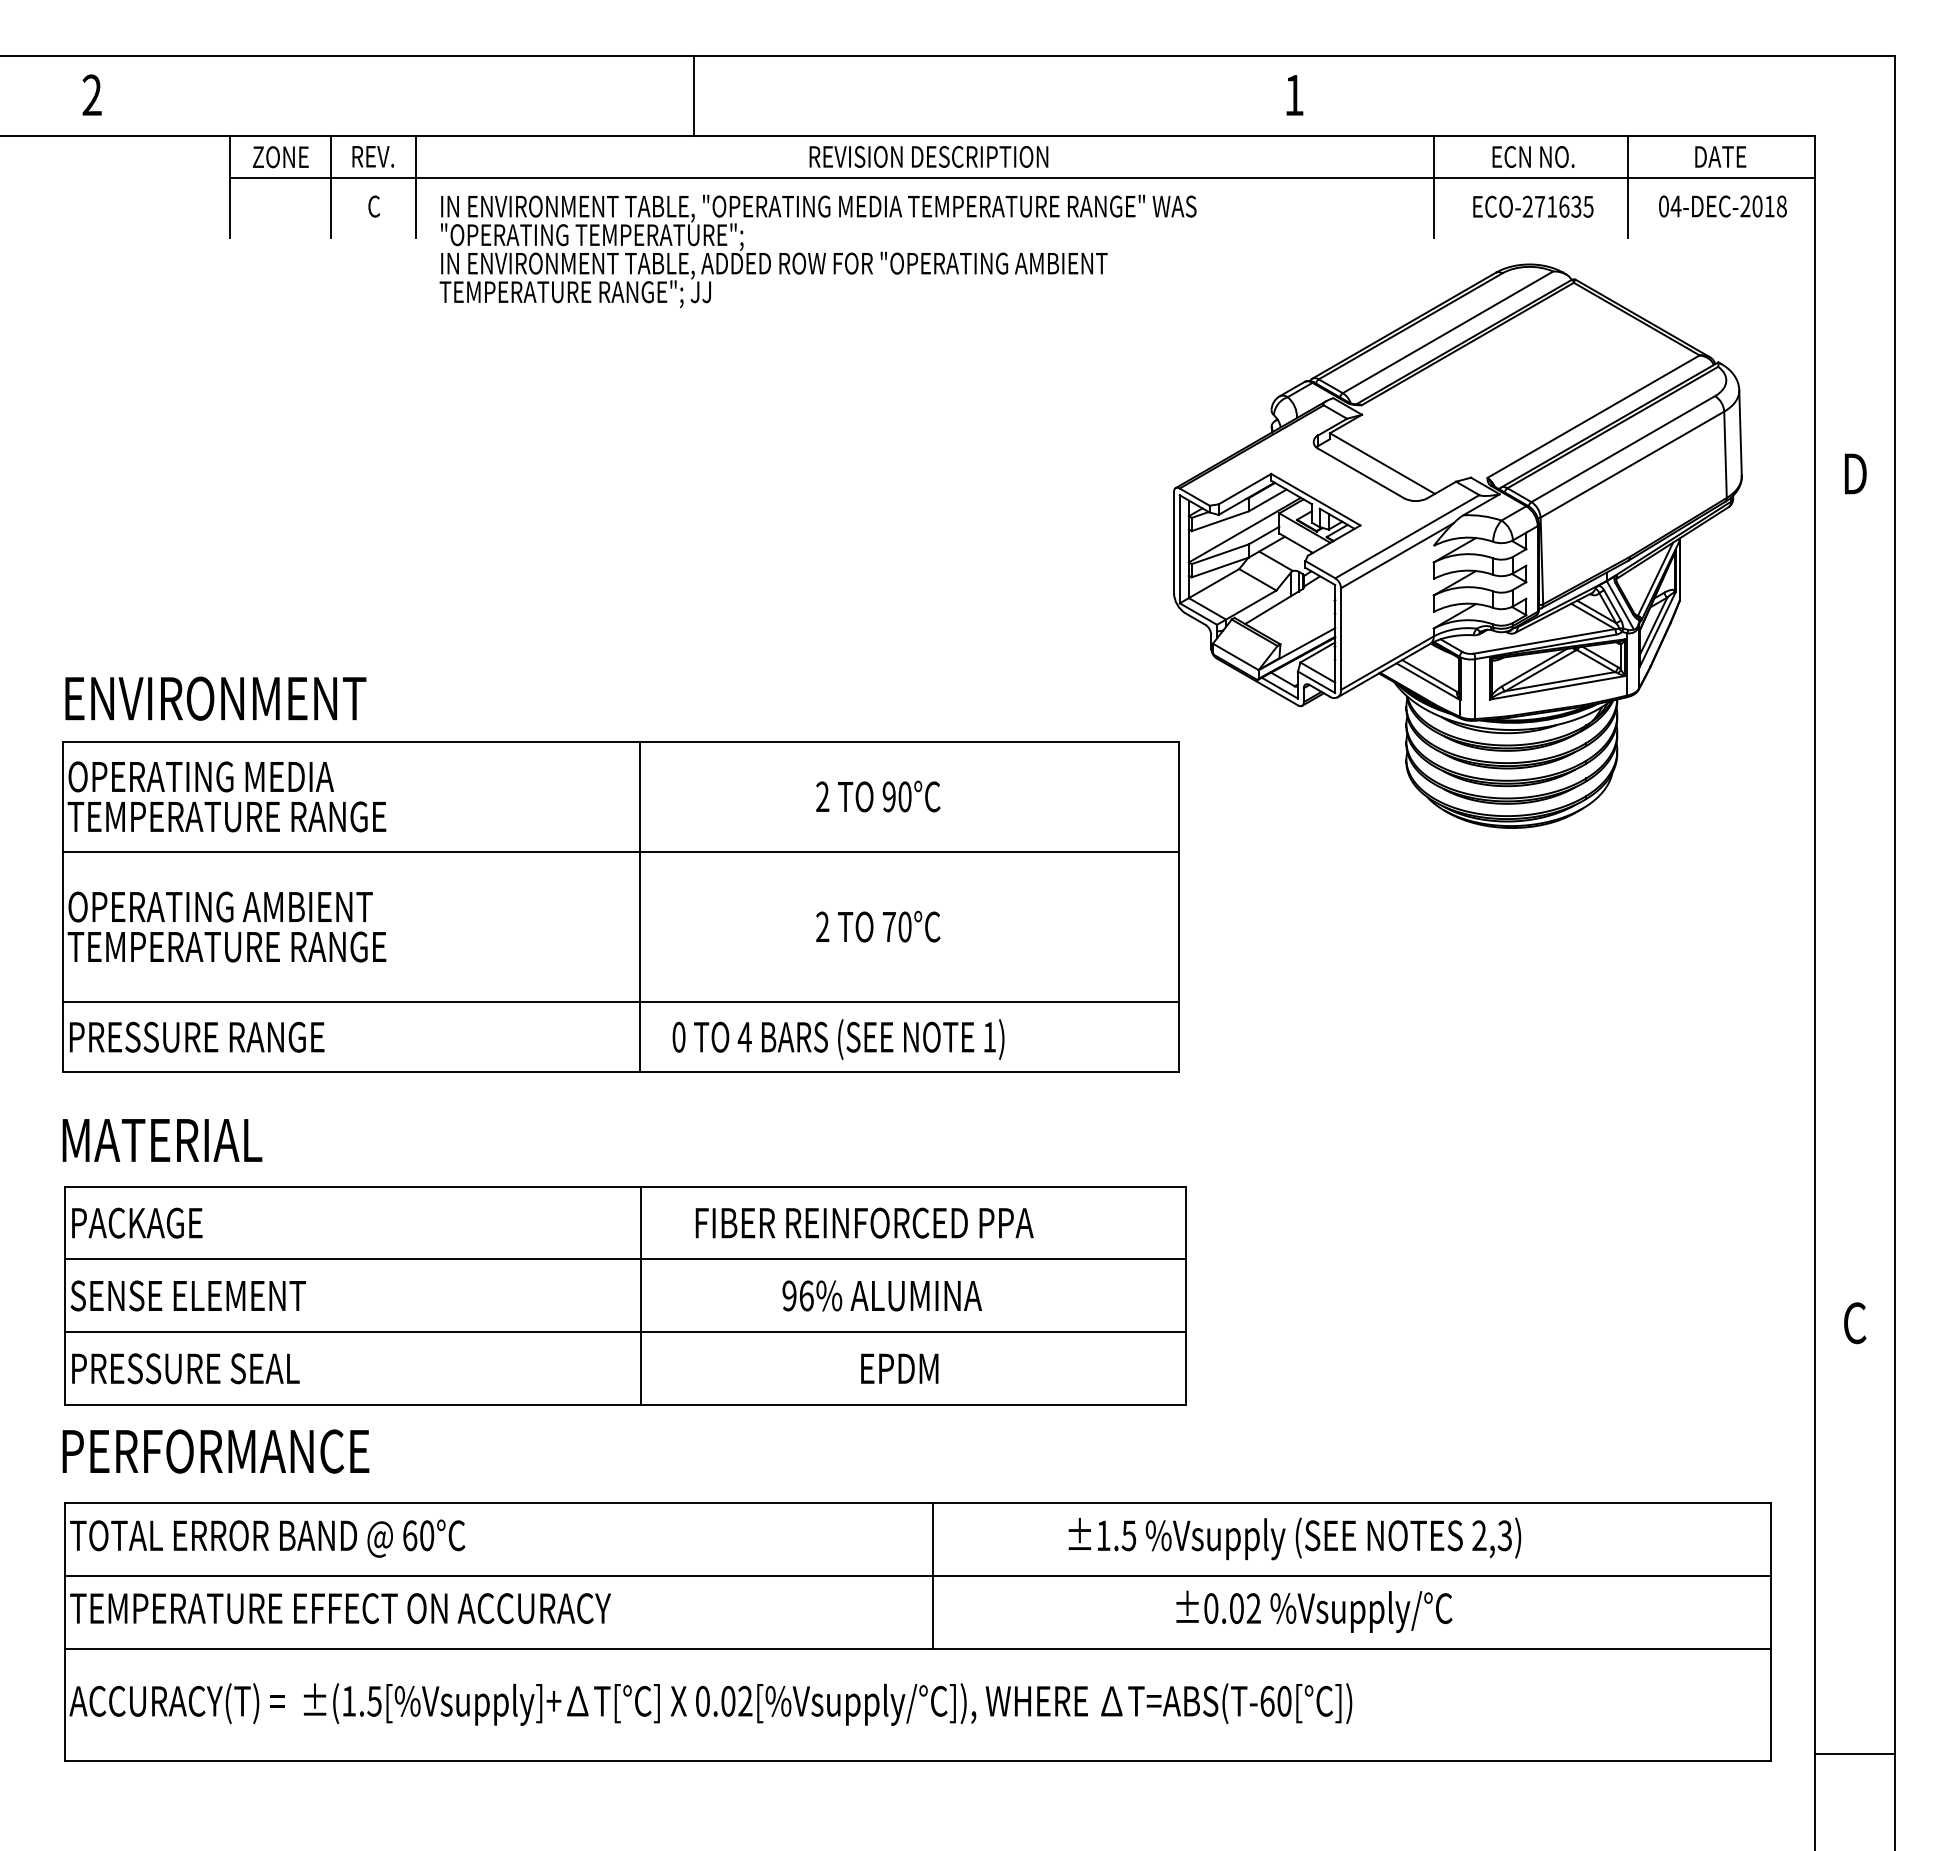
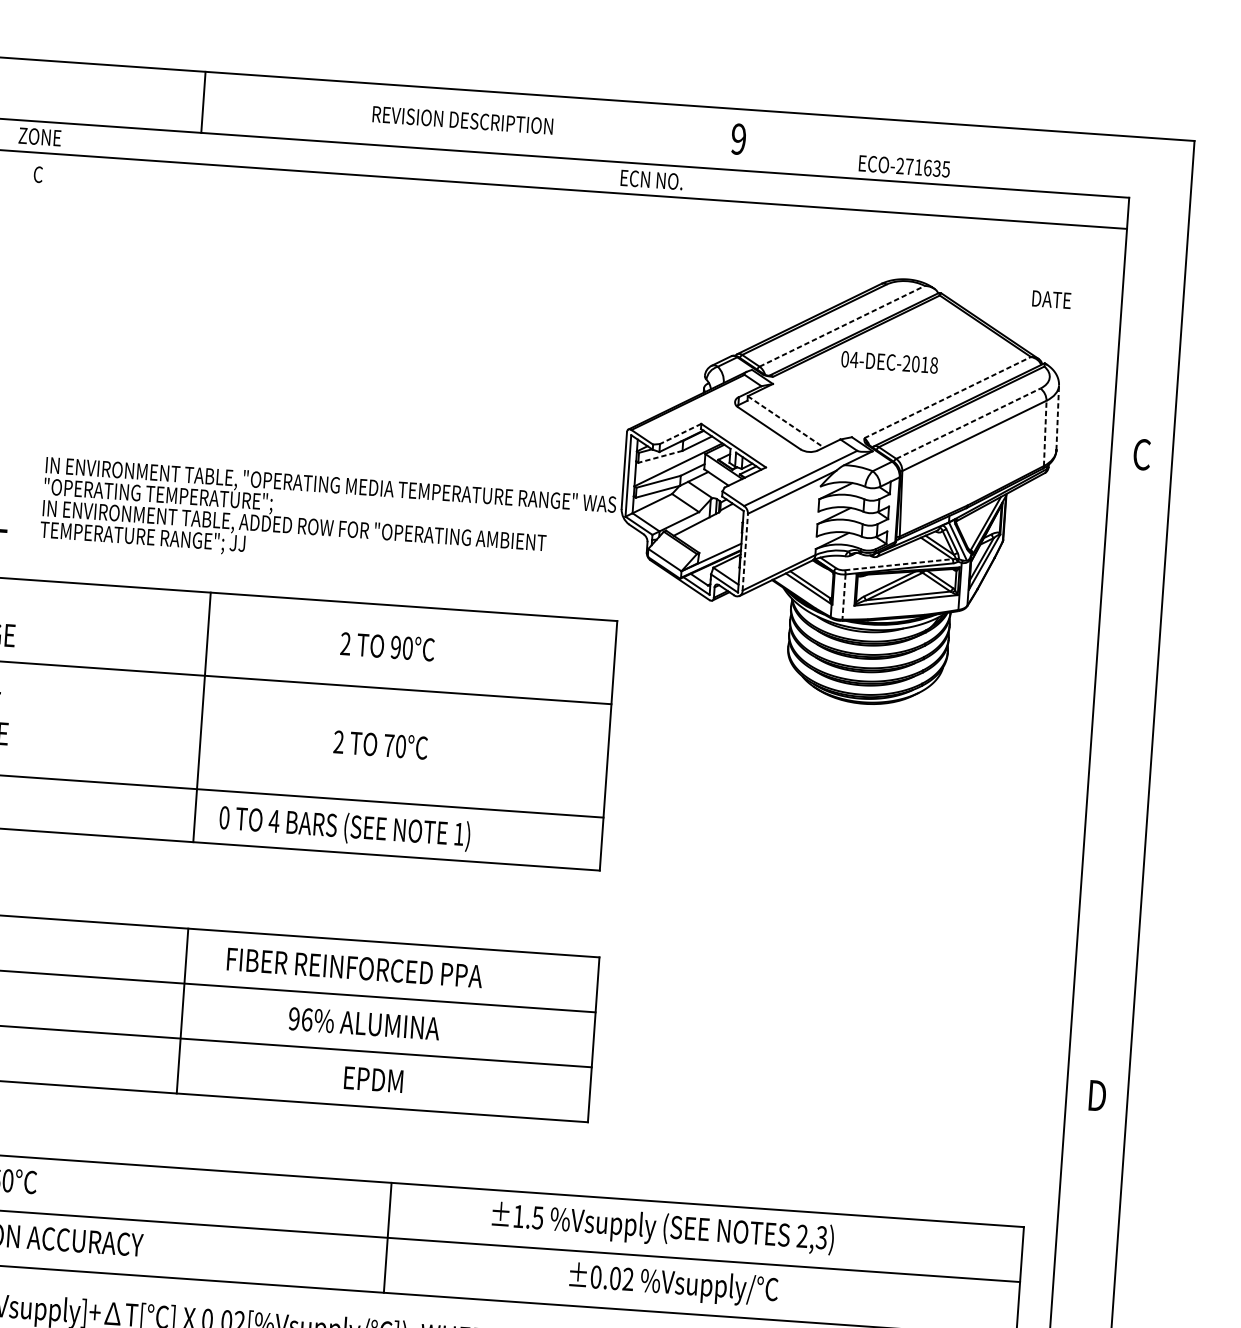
line: (694, 95) -> (203, 101), moved
text: (1293, 95) -> (738, 139), 1 -> 9
text: (372, 156) -> (39, 136), REV. -> ZONE
text: (928, 156) -> (462, 120), moved
text: (1533, 156) -> (651, 179), moved
text: (1720, 156) -> (1051, 299), moved
line: (331, 186) -> (7, 157), removed
line: (416, 186) -> (71, 161), removed
line: (1434, 186) -> (839, 215), removed
line: (1628, 186) -> (986, 225), removed
text: (1533, 206) -> (904, 166), moved
text: (1722, 206) -> (889, 362), moved
text: (817, 251) -> (327, 518), moved
line: (1447, 332) -> (841, 326), solid -> dashed
line: (1593, 416) -> (947, 397), solid -> dashed
line: (1740, 433) -> (1057, 418), solid -> dashed
line: (1623, 448) -> (968, 423), solid -> dashed
line: (1725, 454) -> (1045, 433), solid -> dashed
line: (1382, 463) -> (785, 421), solid -> dashed
text: (1855, 473) -> (1142, 454), D -> C
line: (1244, 489) -> (680, 434), solid -> dashed
line: (1219, 521) -> (659, 457), solid -> dashed
line: (1341, 639) -> (745, 552), solid -> dashed
line: (1544, 641) -> (898, 564), solid -> dashed
line: (1475, 689) -> (844, 597), solid -> dashed
text: (1855, 1323) -> (1097, 1095), C -> D

